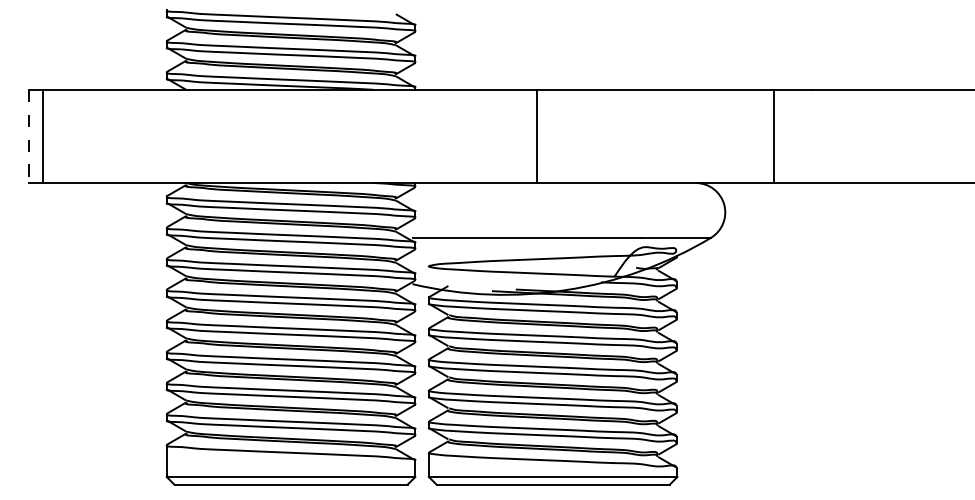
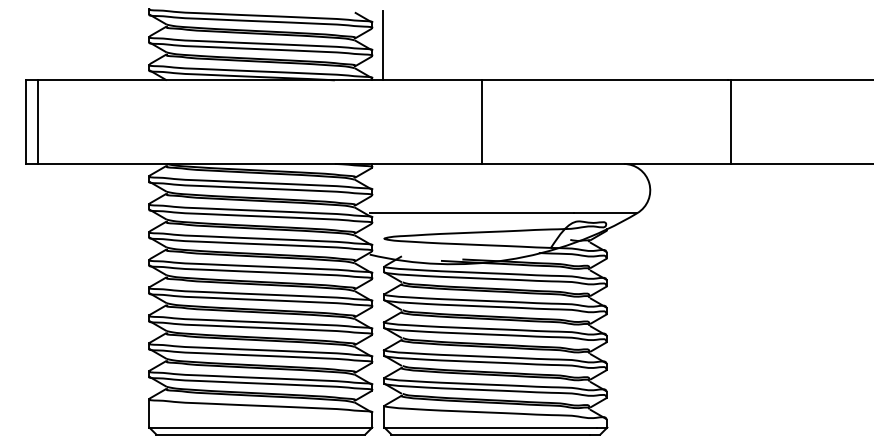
line: (427, 50) -> (383, 45), added
line: (774, 135) -> (731, 121), moved
line: (29, 136) -> (26, 122), dashed -> solid

